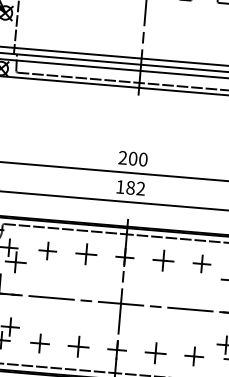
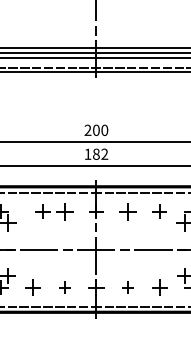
part: (47, 250) -> (42, 211), moved
part: (78, 346) -> (64, 287), size x0.7
part: (154, 353) -> (127, 287), size x0.7

